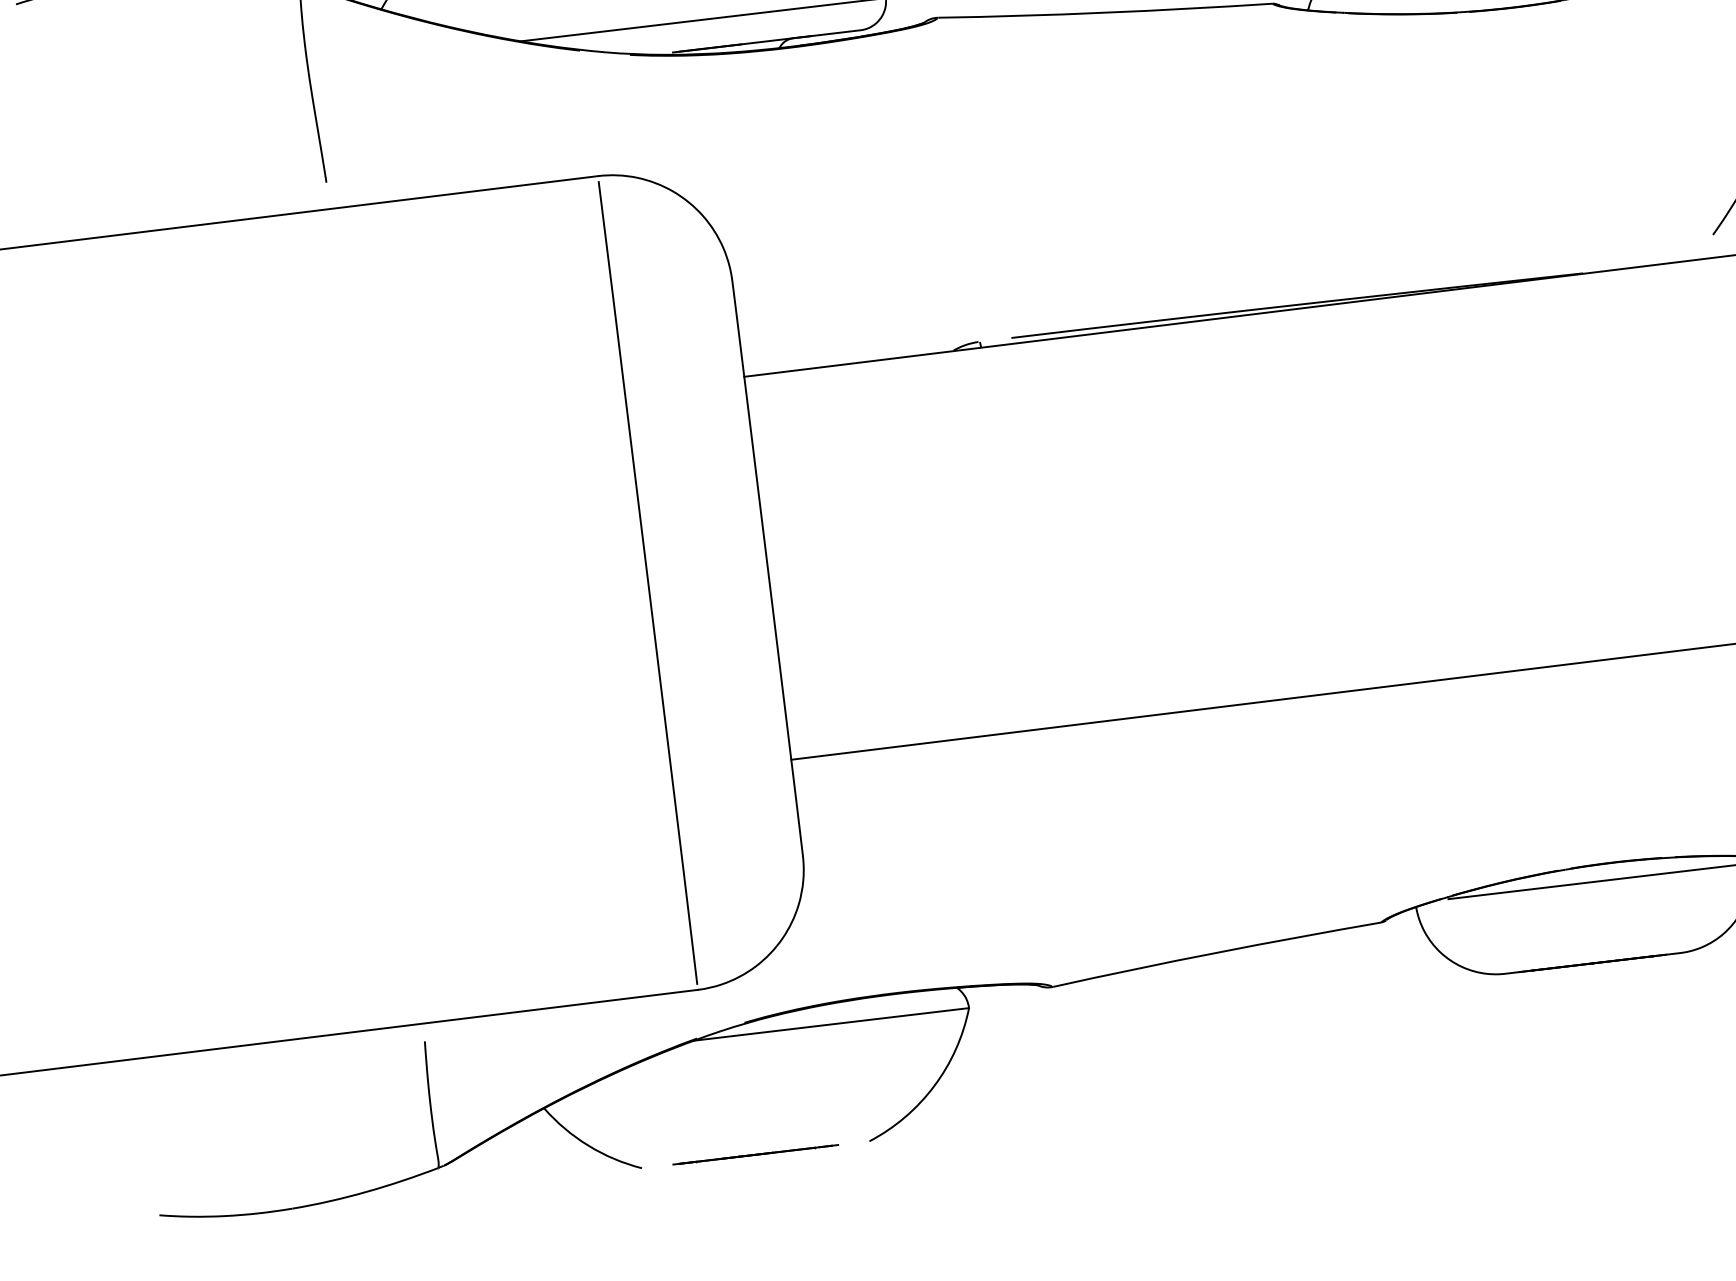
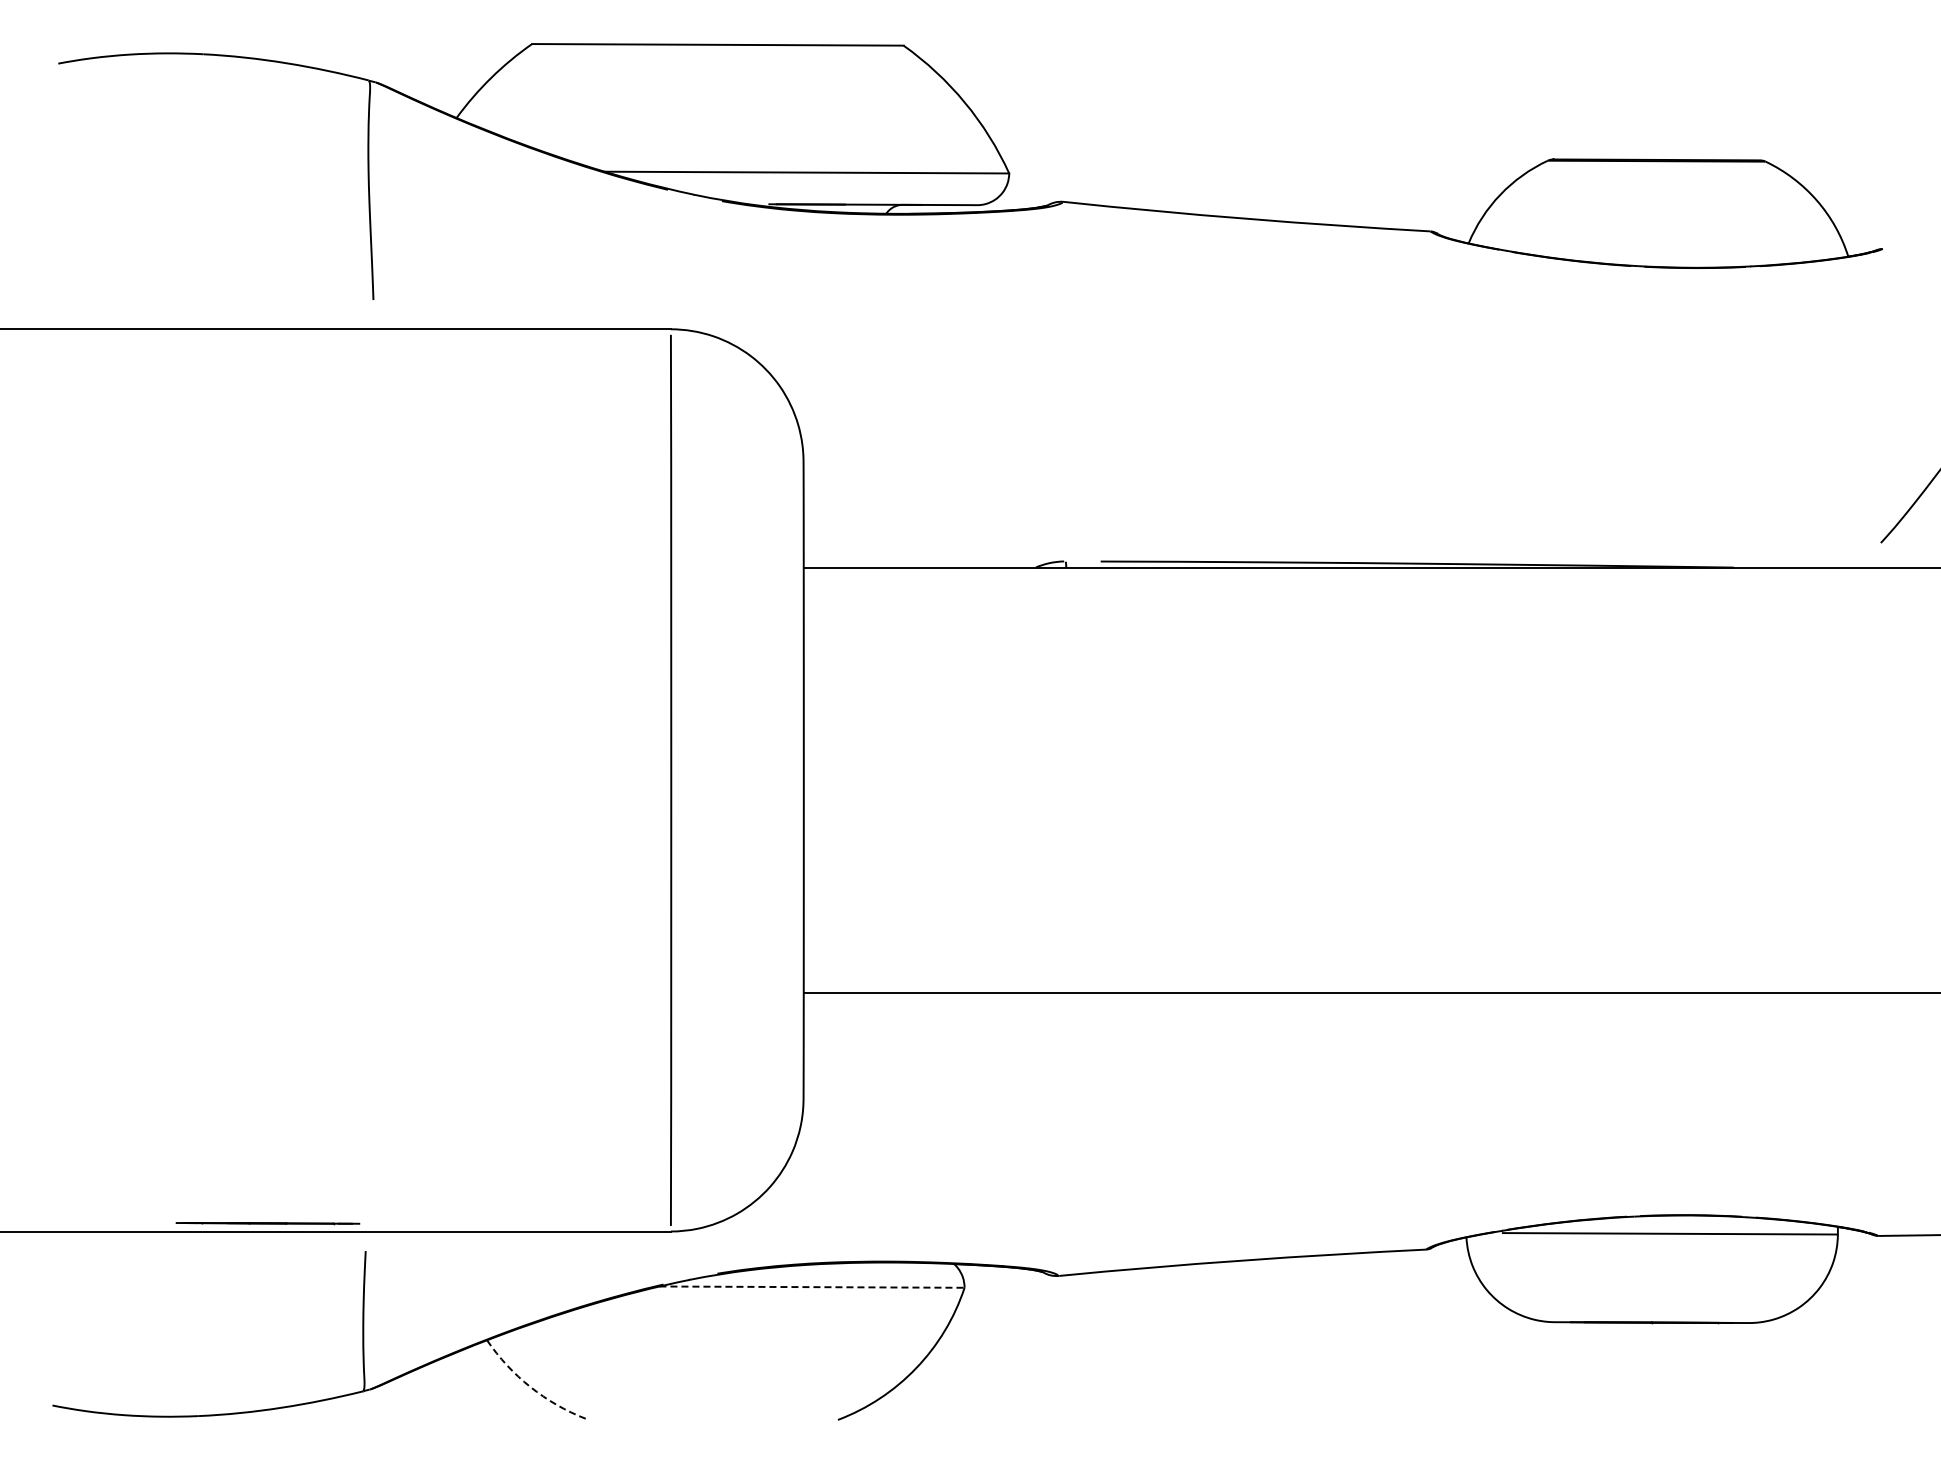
line: (831, 1024) -> (812, 1287), solid -> dashed
arc: (588, 1146) -> (530, 1387), solid -> dashed
line: (755, 1154) -> (267, 1223), moved

